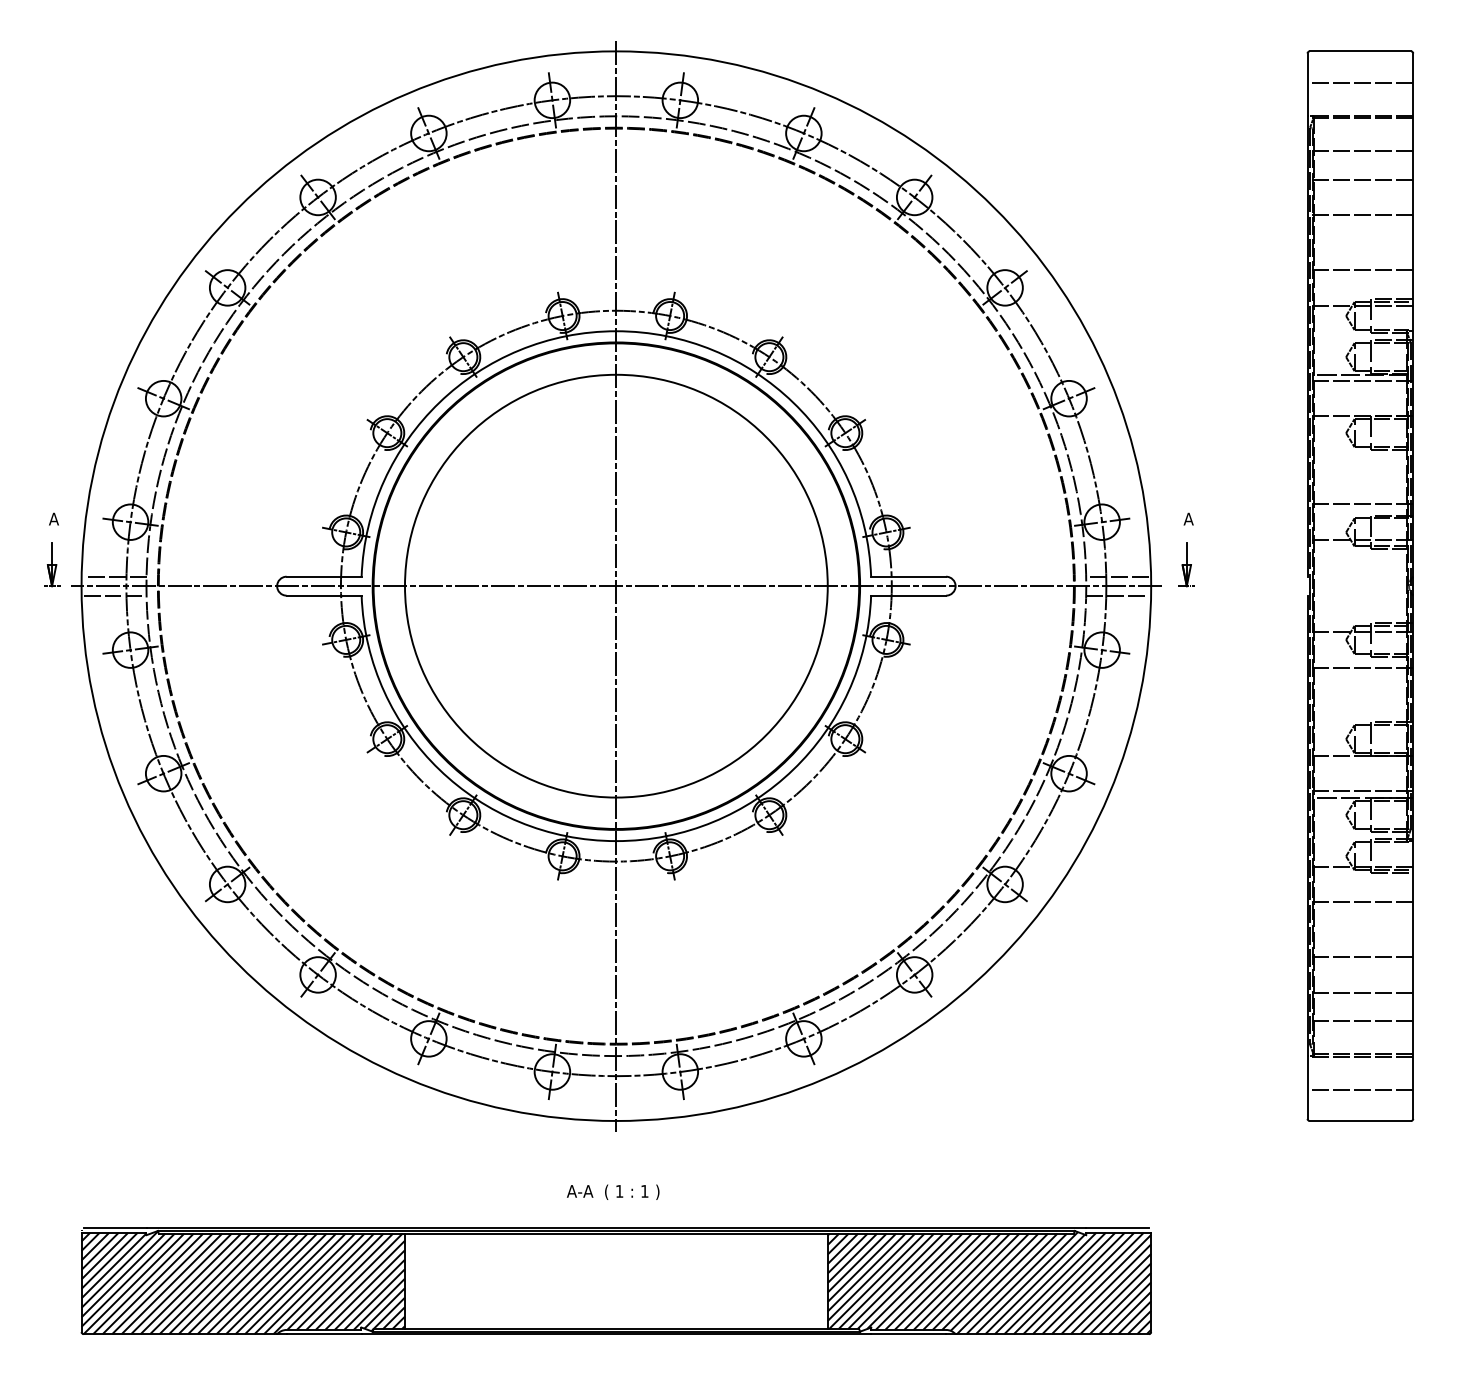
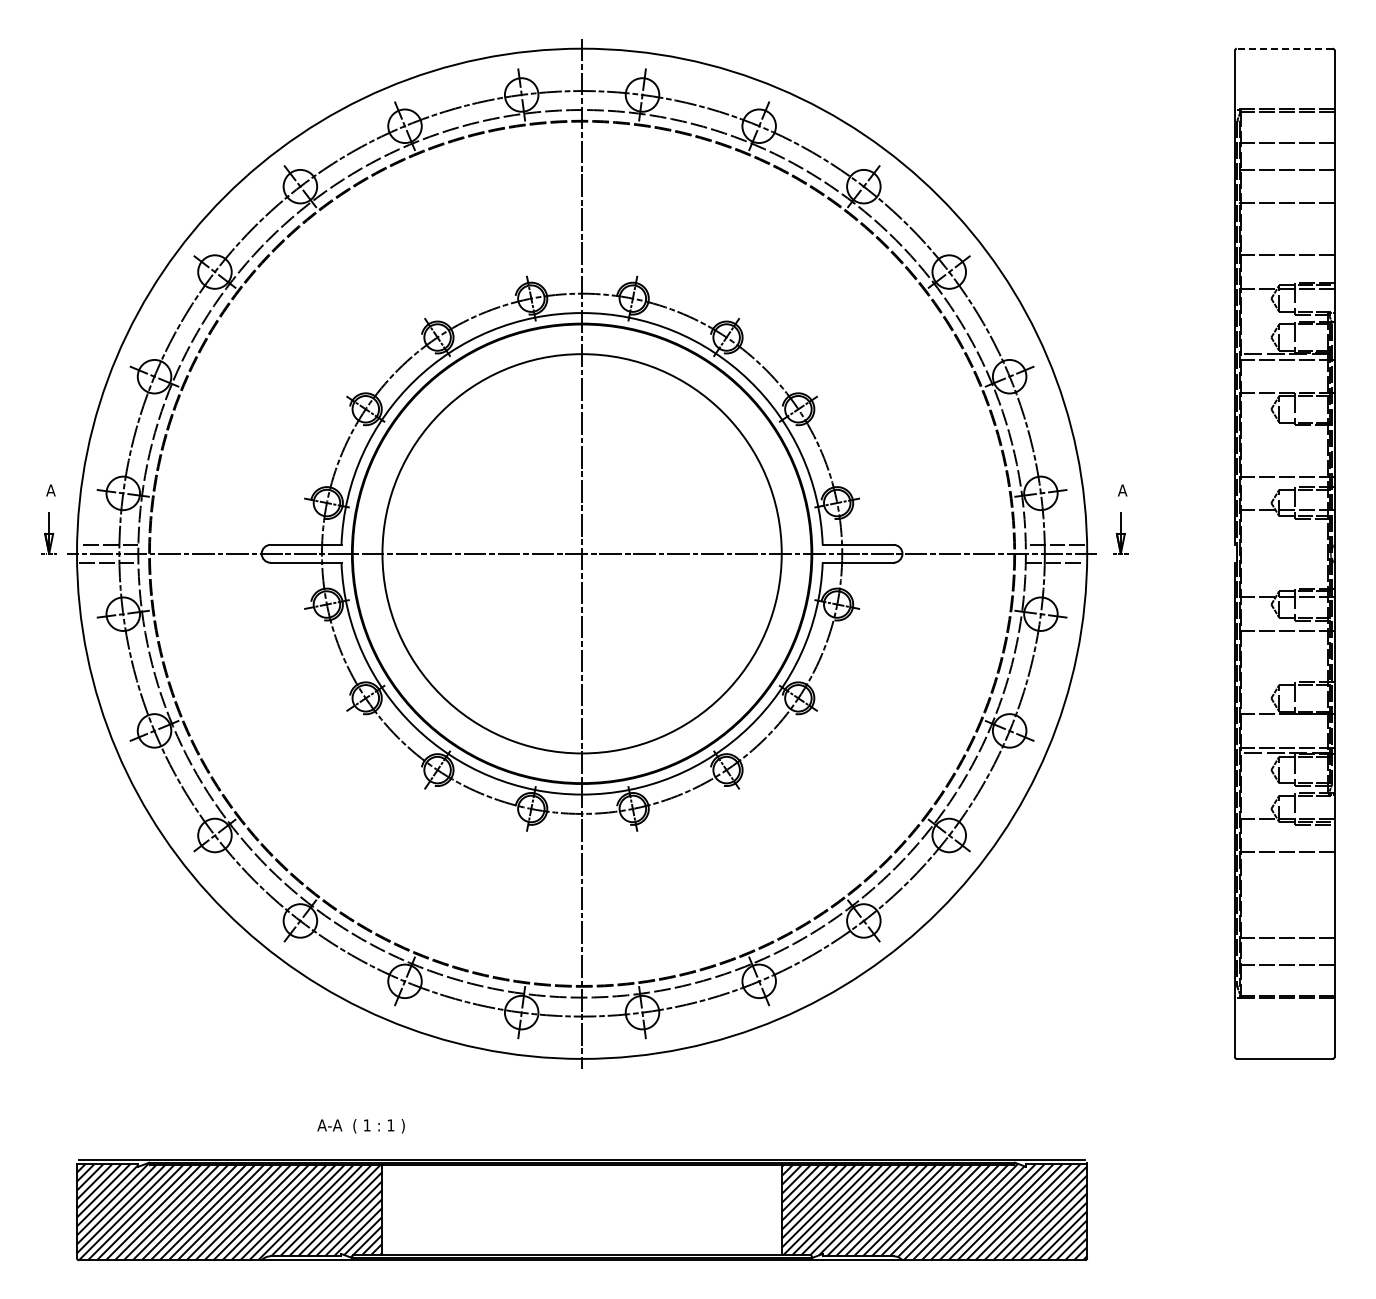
line: (1360, 51) -> (1284, 48), solid -> dashed
line: (1360, 82) -> (1284, 78), removed
line: (1360, 957) -> (1284, 904), removed
line: (1360, 1089) -> (1284, 1029), removed
text: (612, 1192) -> (360, 1126), moved

